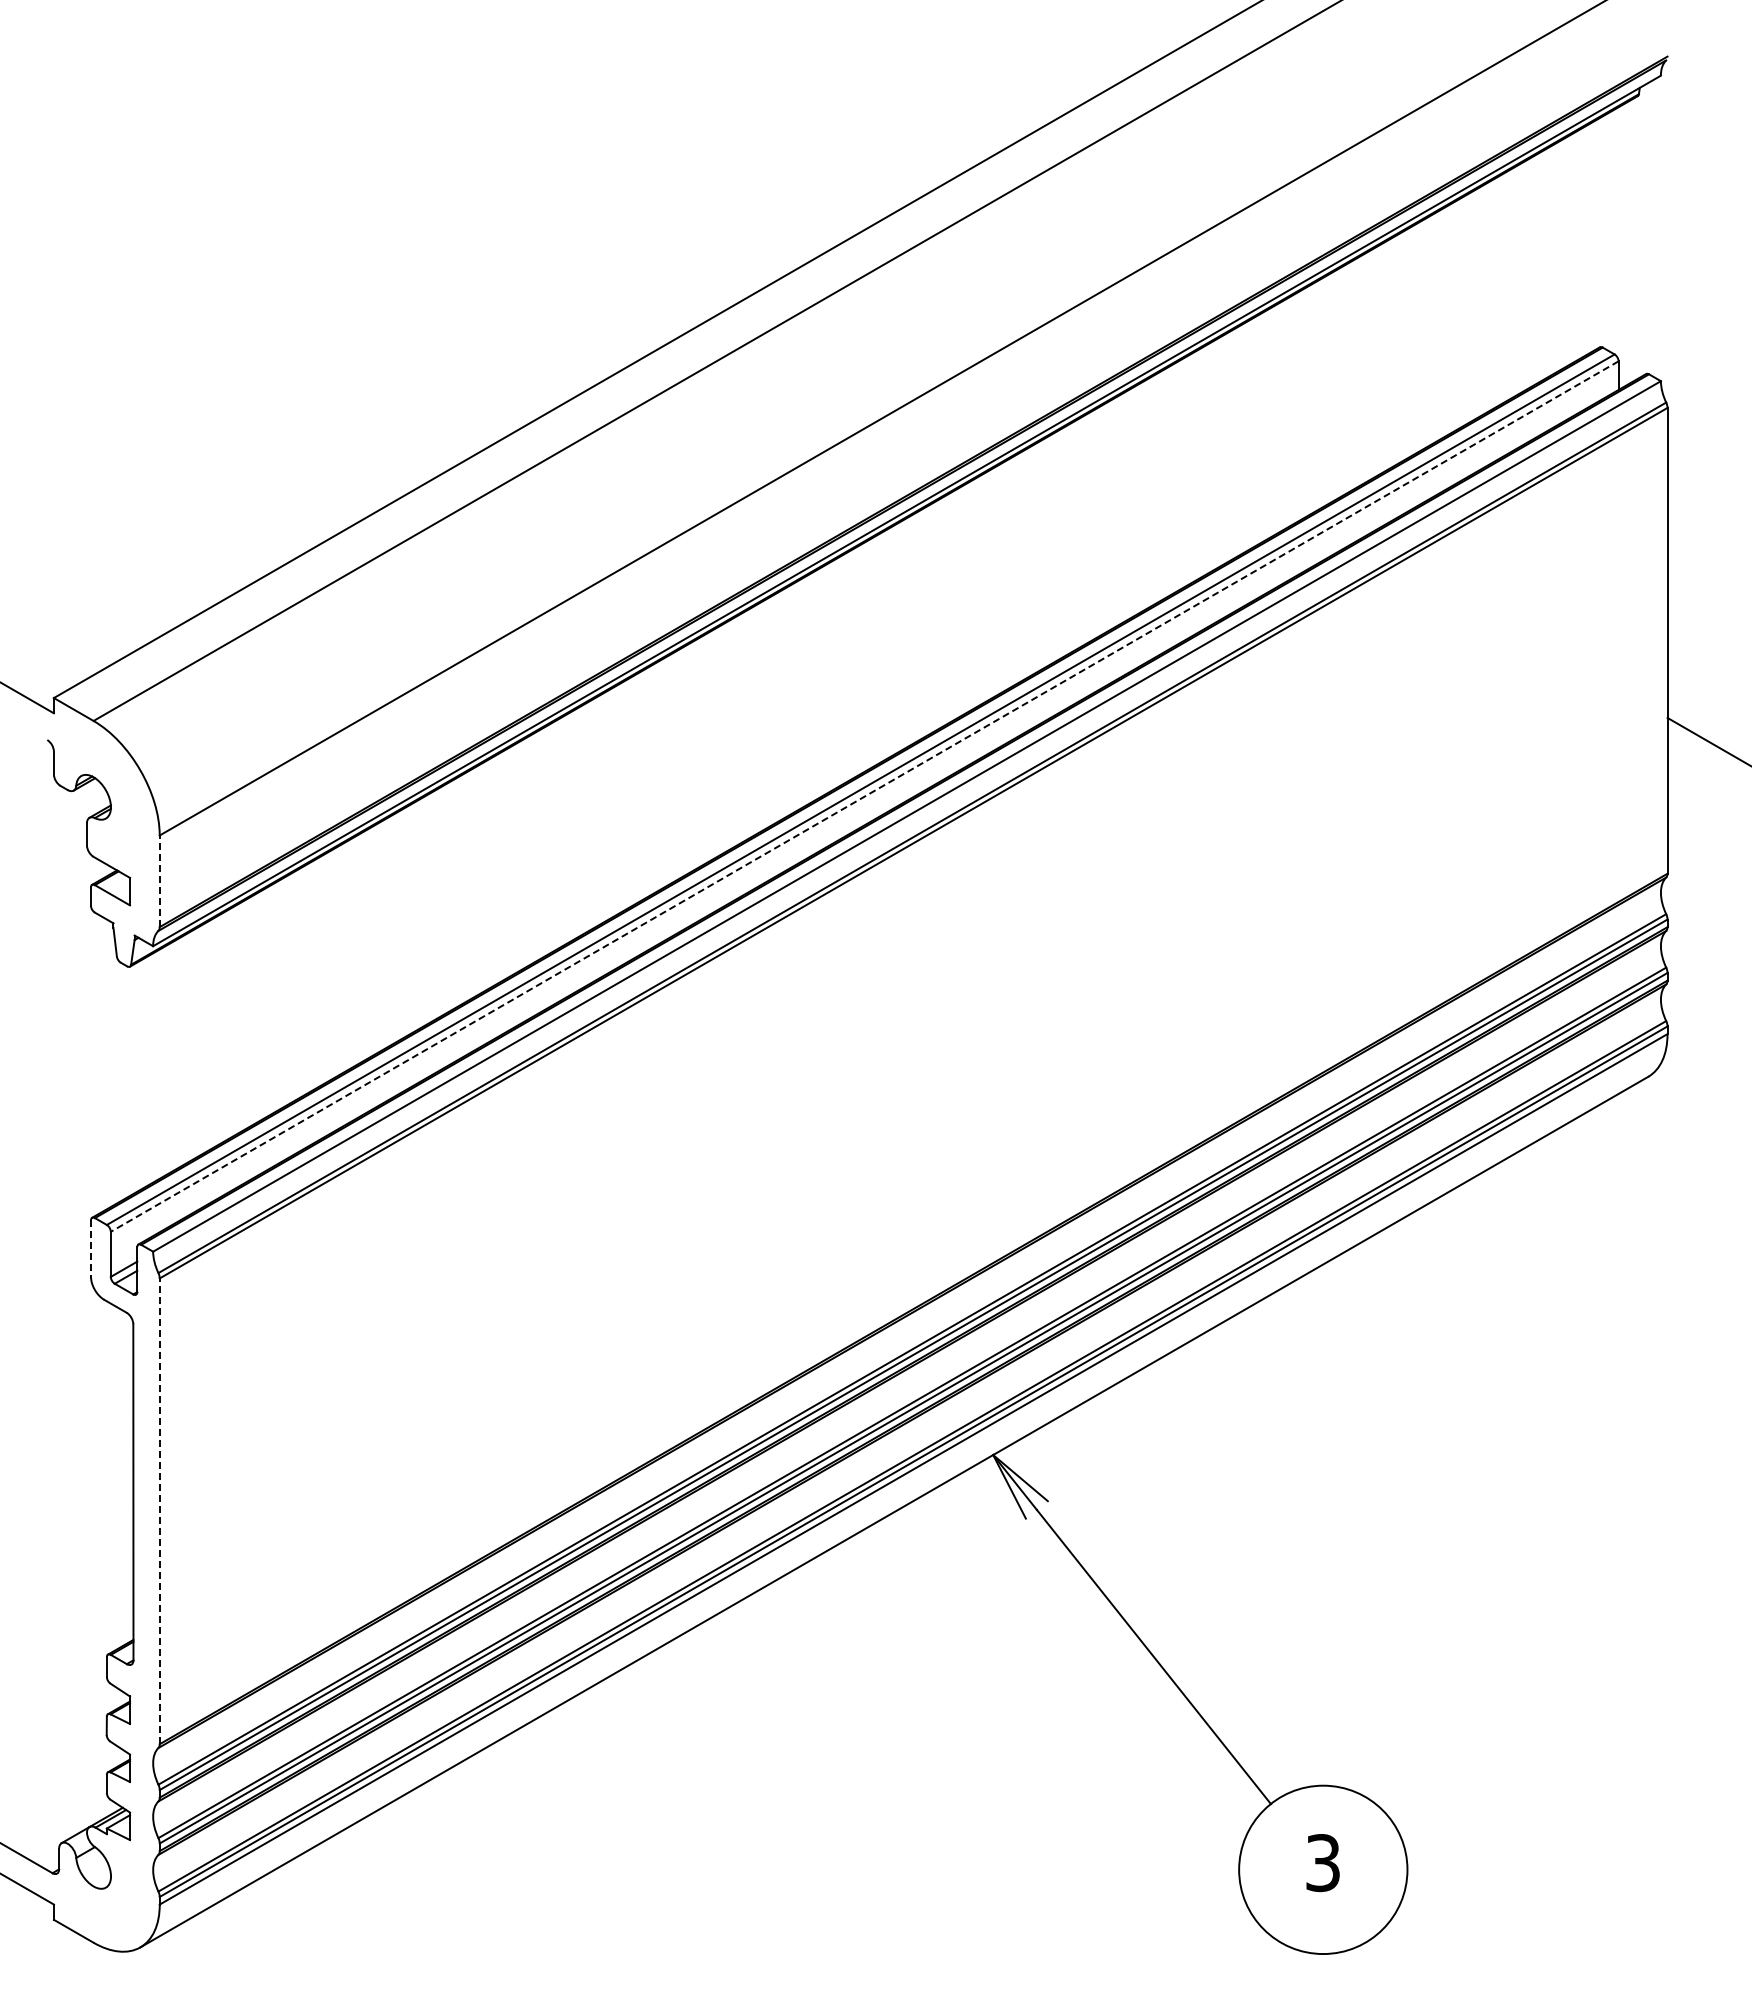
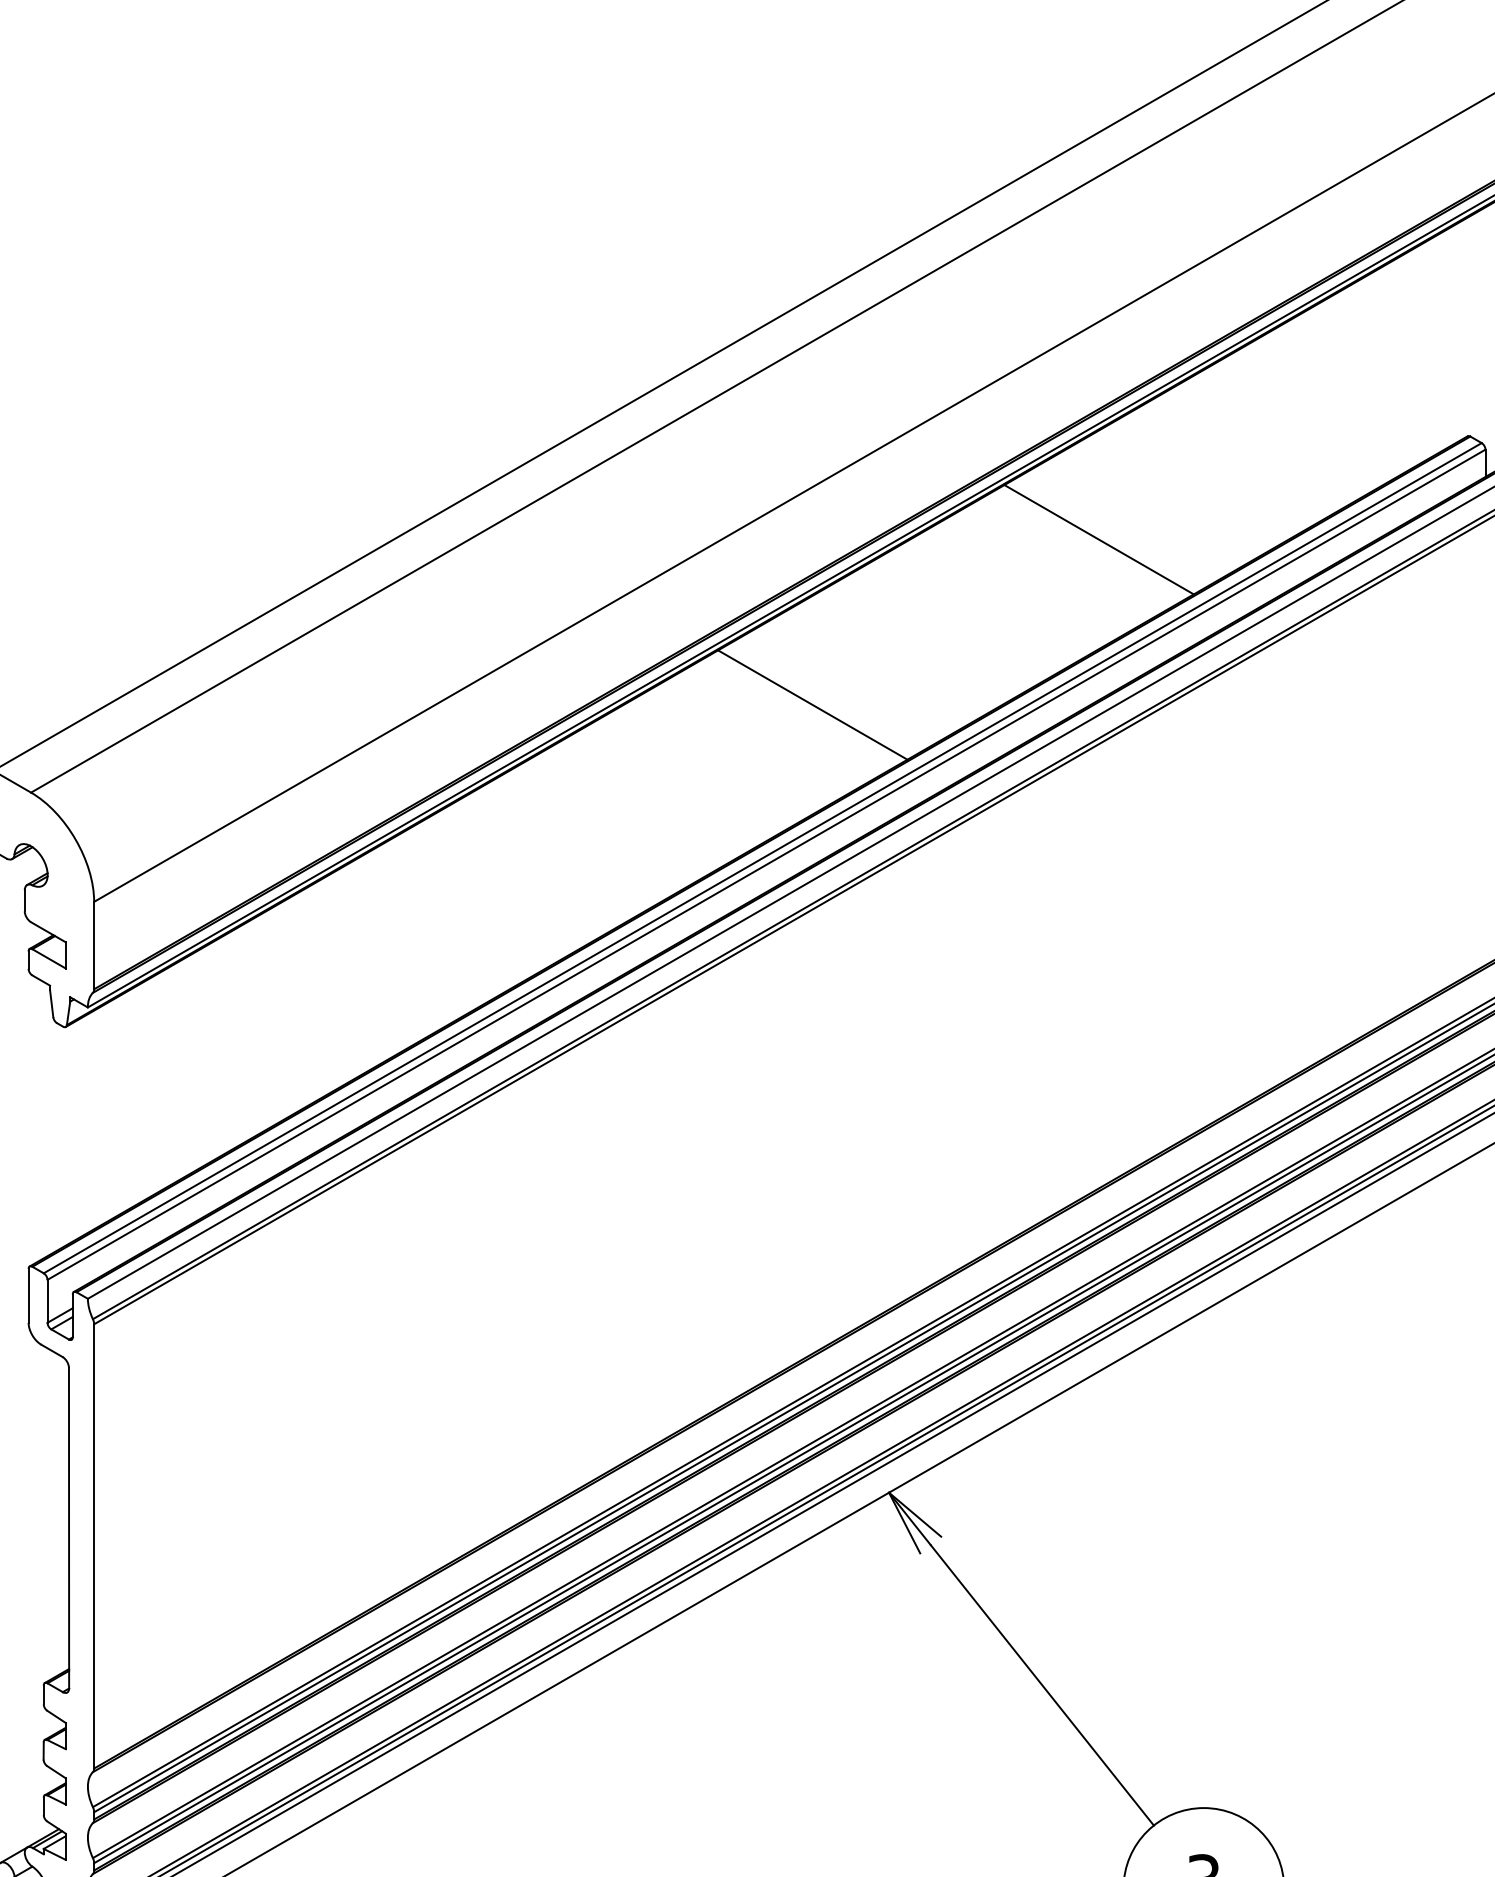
line: (1213, 455) -> (1099, 539), added
line: (912, 628) -> (812, 704), added
line: (864, 796) -> (766, 864), dashed -> solid
line: (159, 881) -> (93, 945), dashed -> solid
line: (91, 1249) -> (29, 1296), dashed -> solid
line: (159, 1511) -> (93, 1546), dashed -> solid

